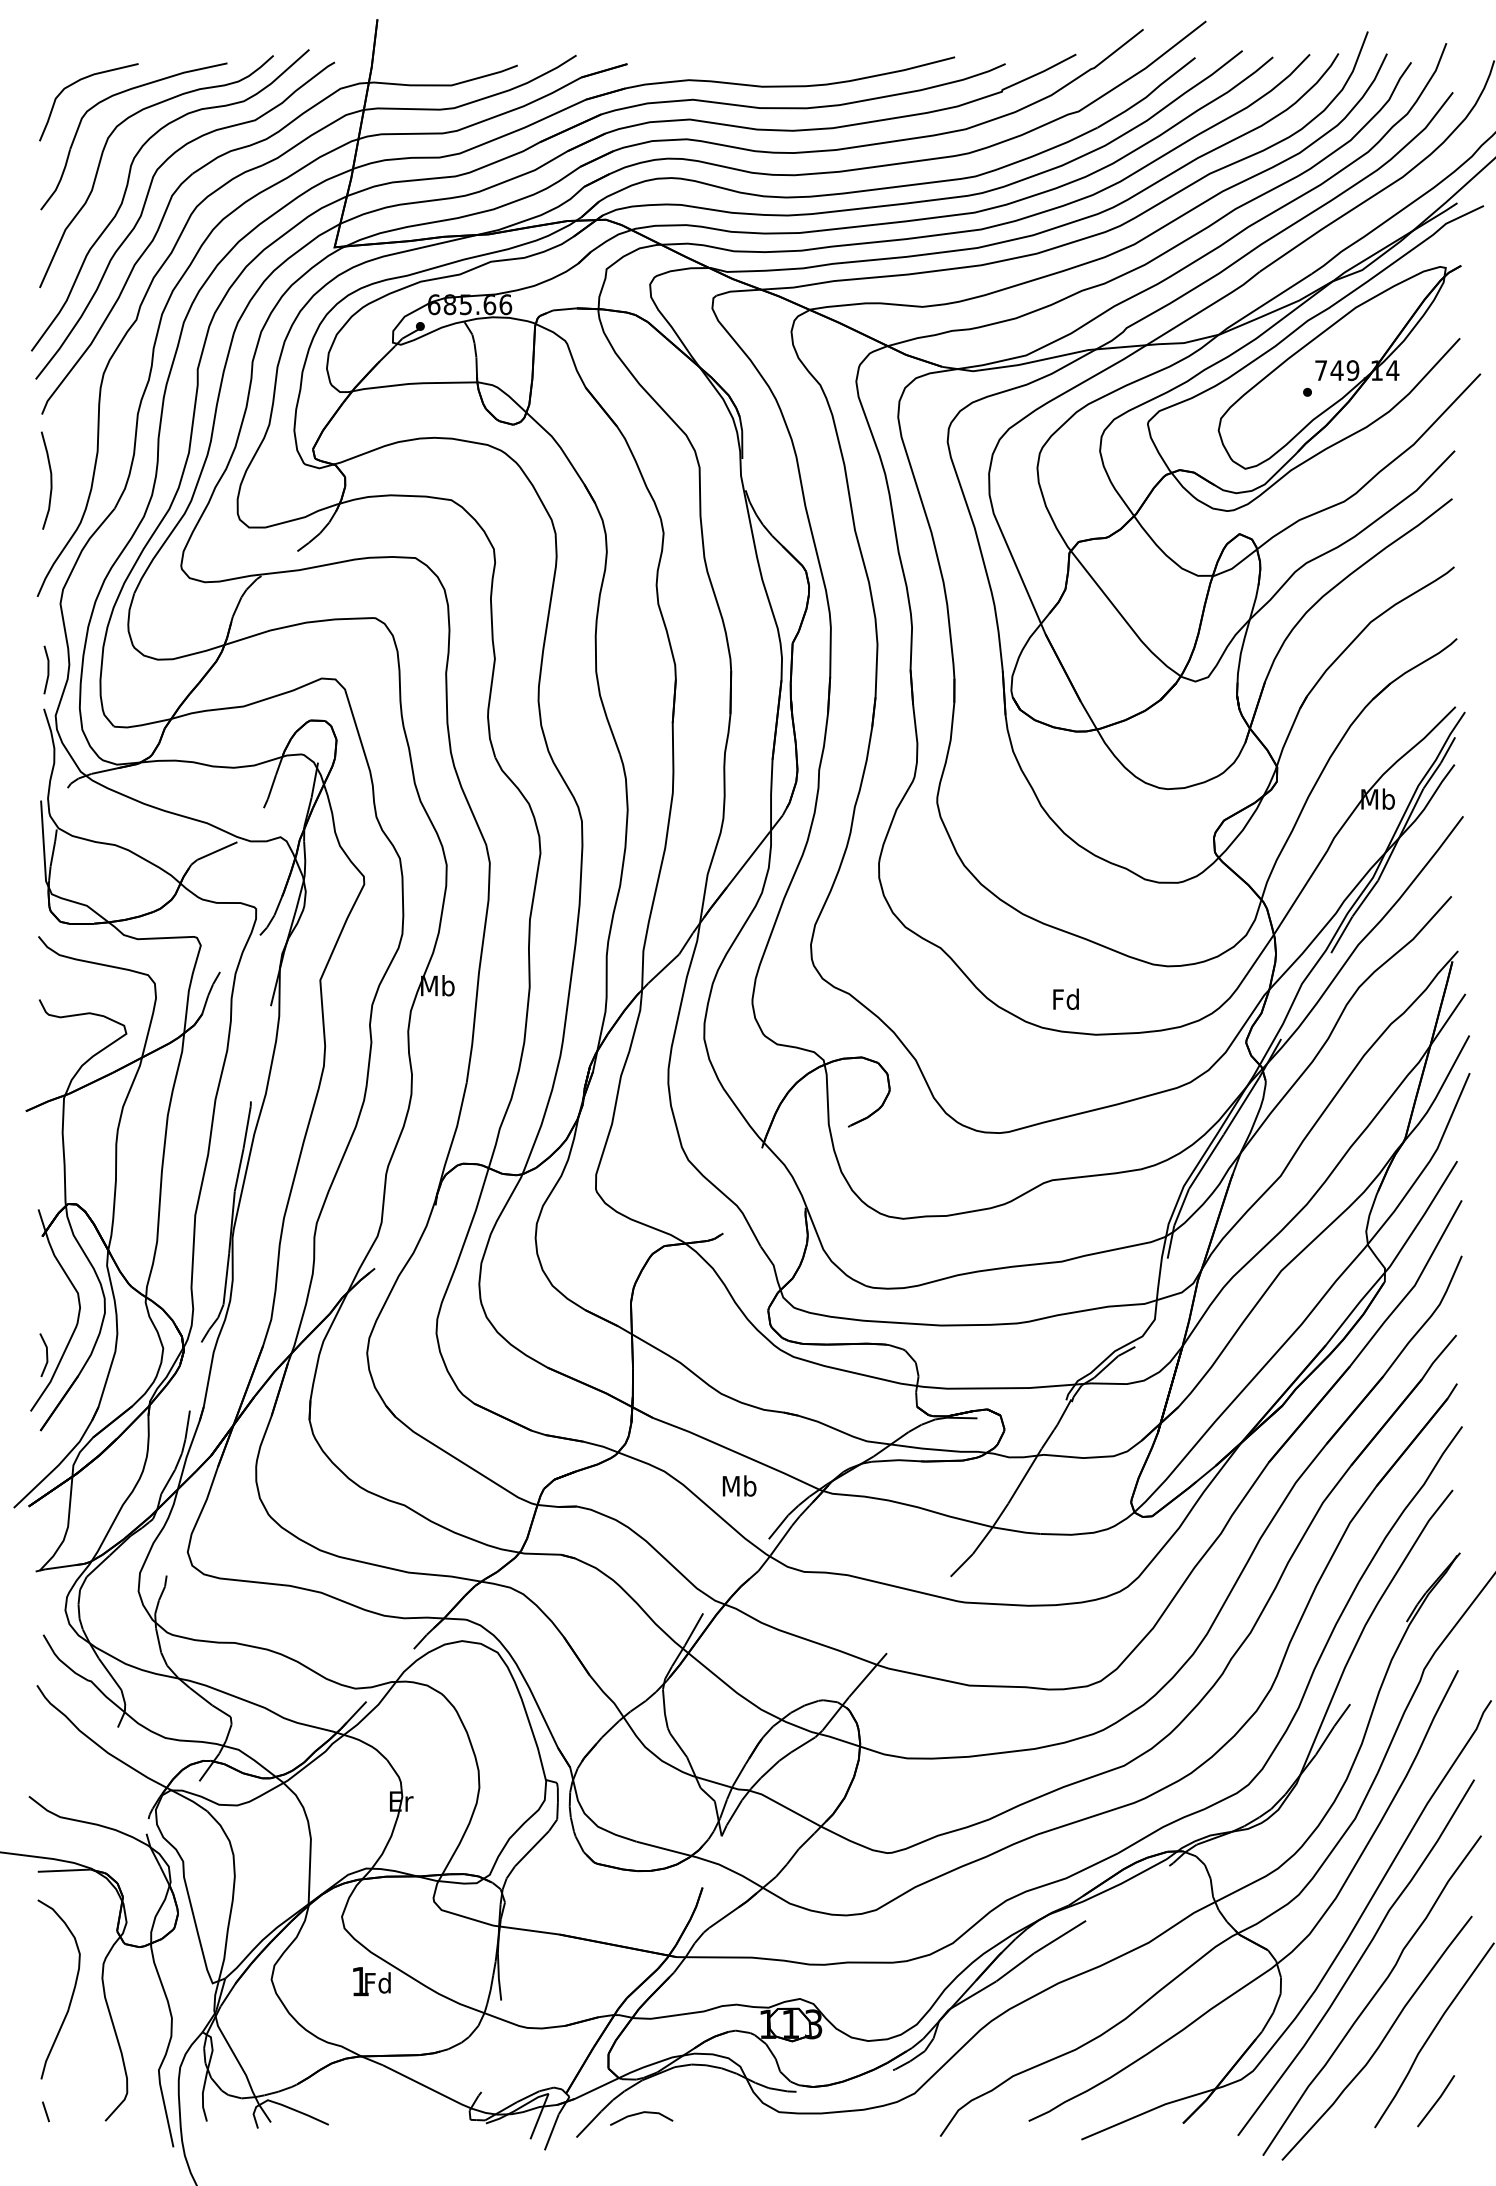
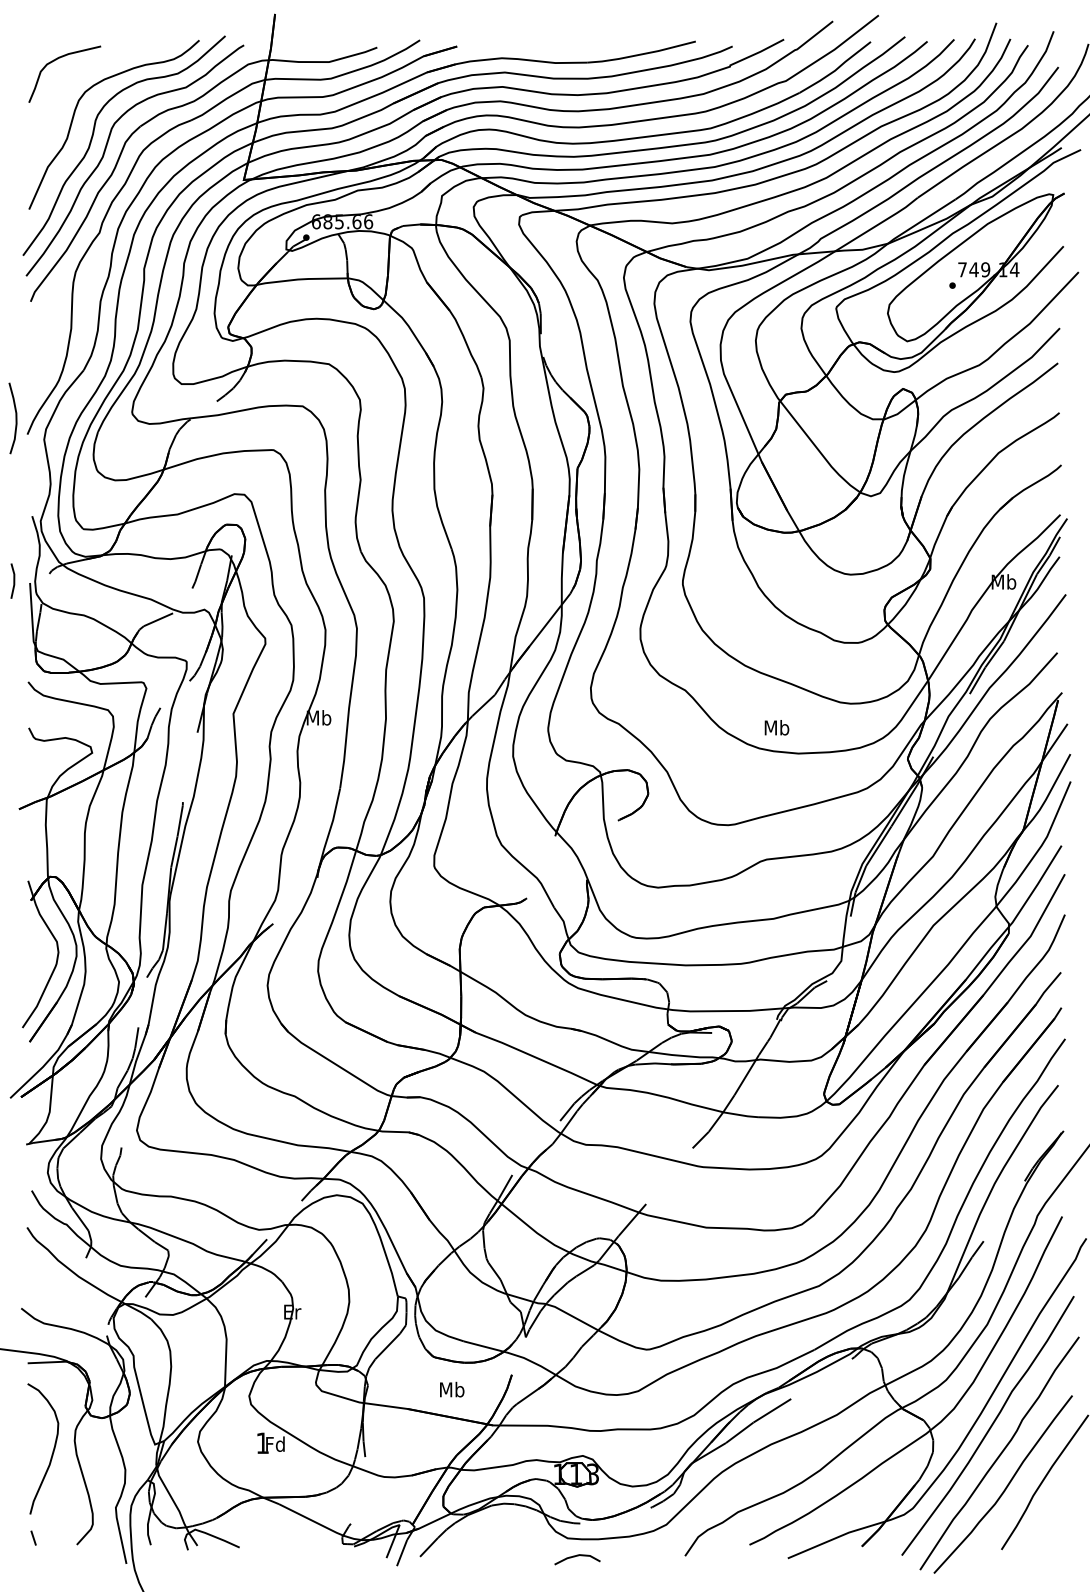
part: (119, 94) -> (87, 68), removed
curve: (50, 480) -> (15, 418), moved
line: (47, 669) -> (13, 580), moved
text: (1066, 998) -> (776, 727), Fd -> Mb
line: (46, 1354) -> (34, 986), removed
text: (739, 1485) -> (452, 1389), moved
line: (1435, 2101) -> (1045, 1530), removed
line: (639, 2114) -> (575, 1556), moved

